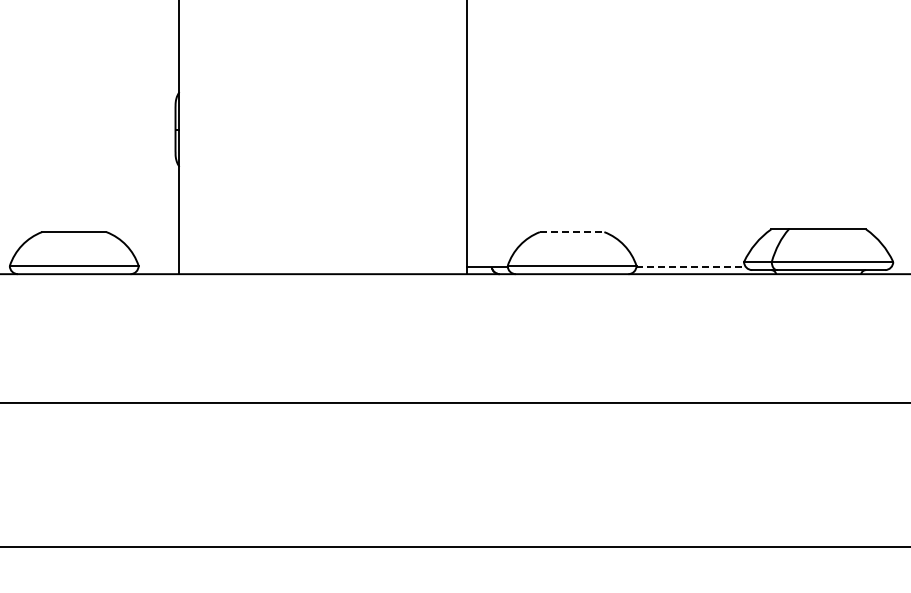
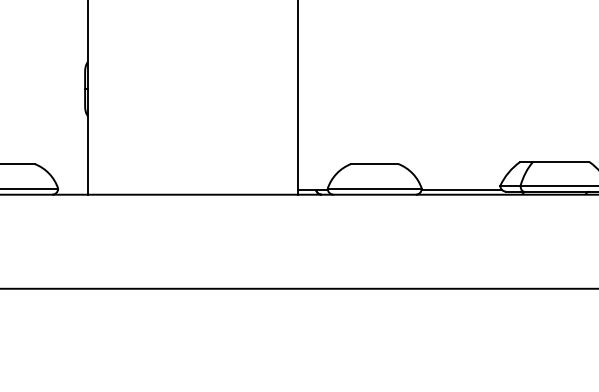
line: (572, 232) -> (375, 164), dashed -> solid
line: (691, 267) -> (461, 189), dashed -> solid

